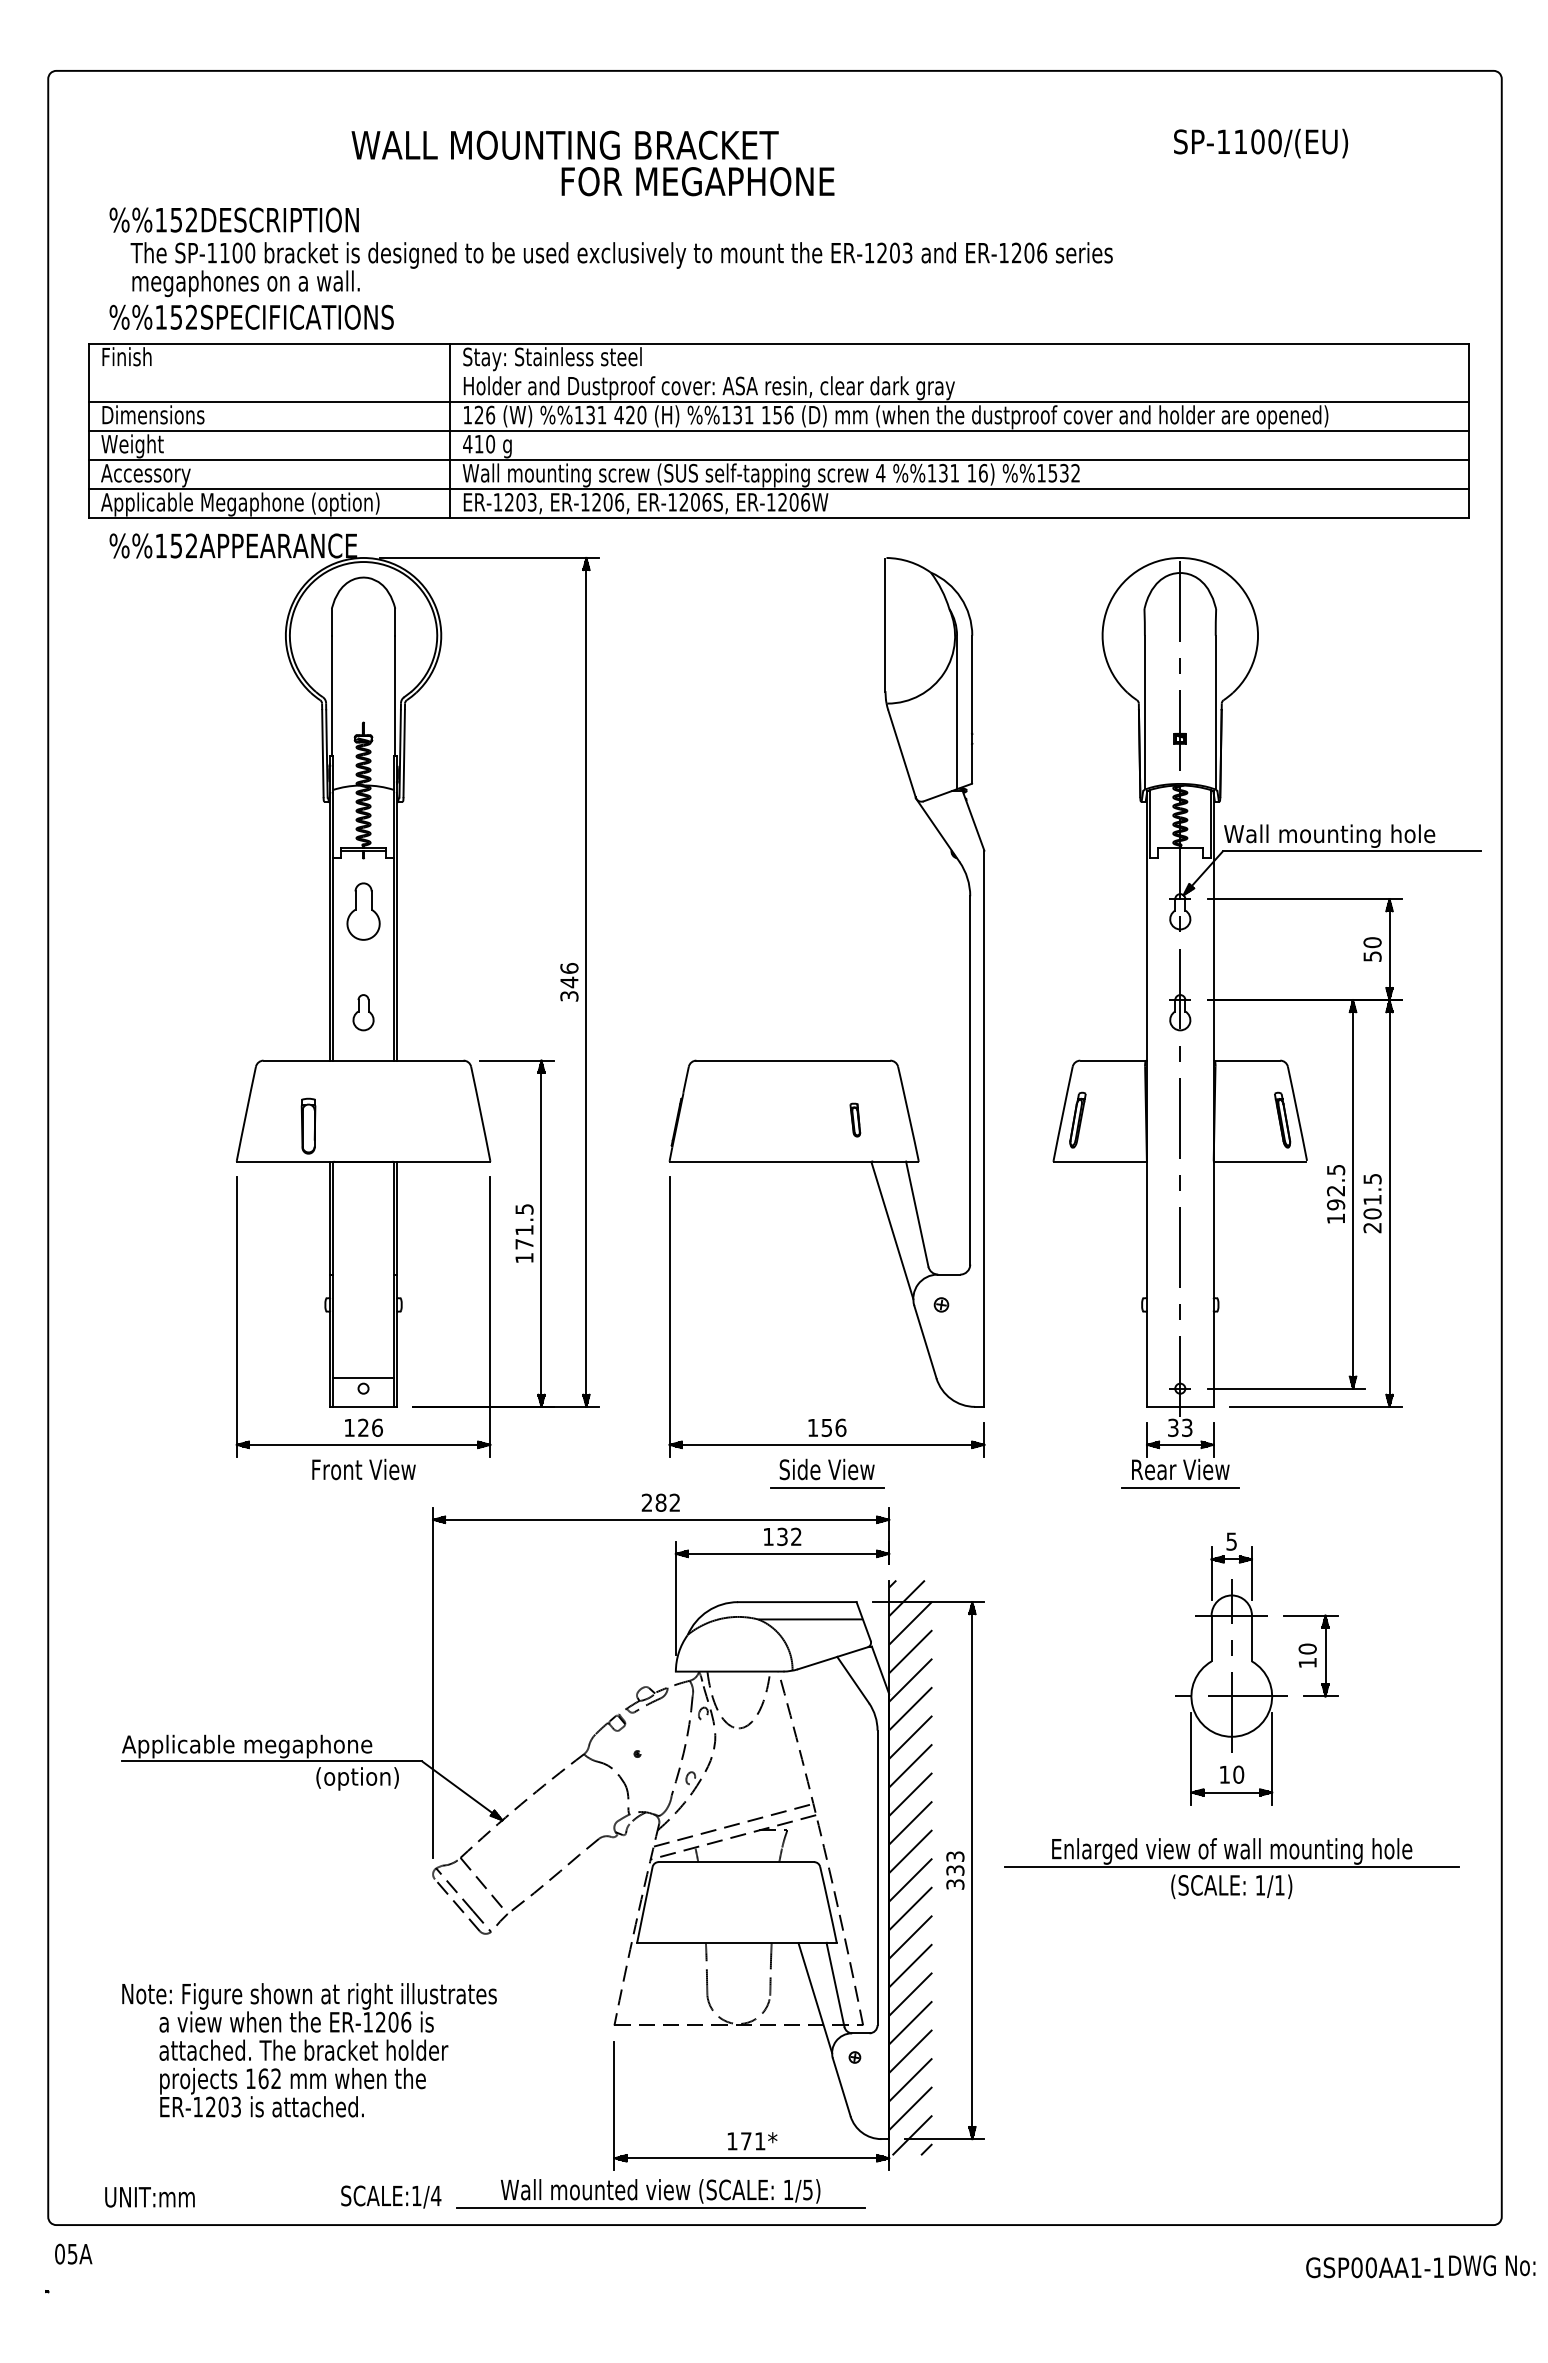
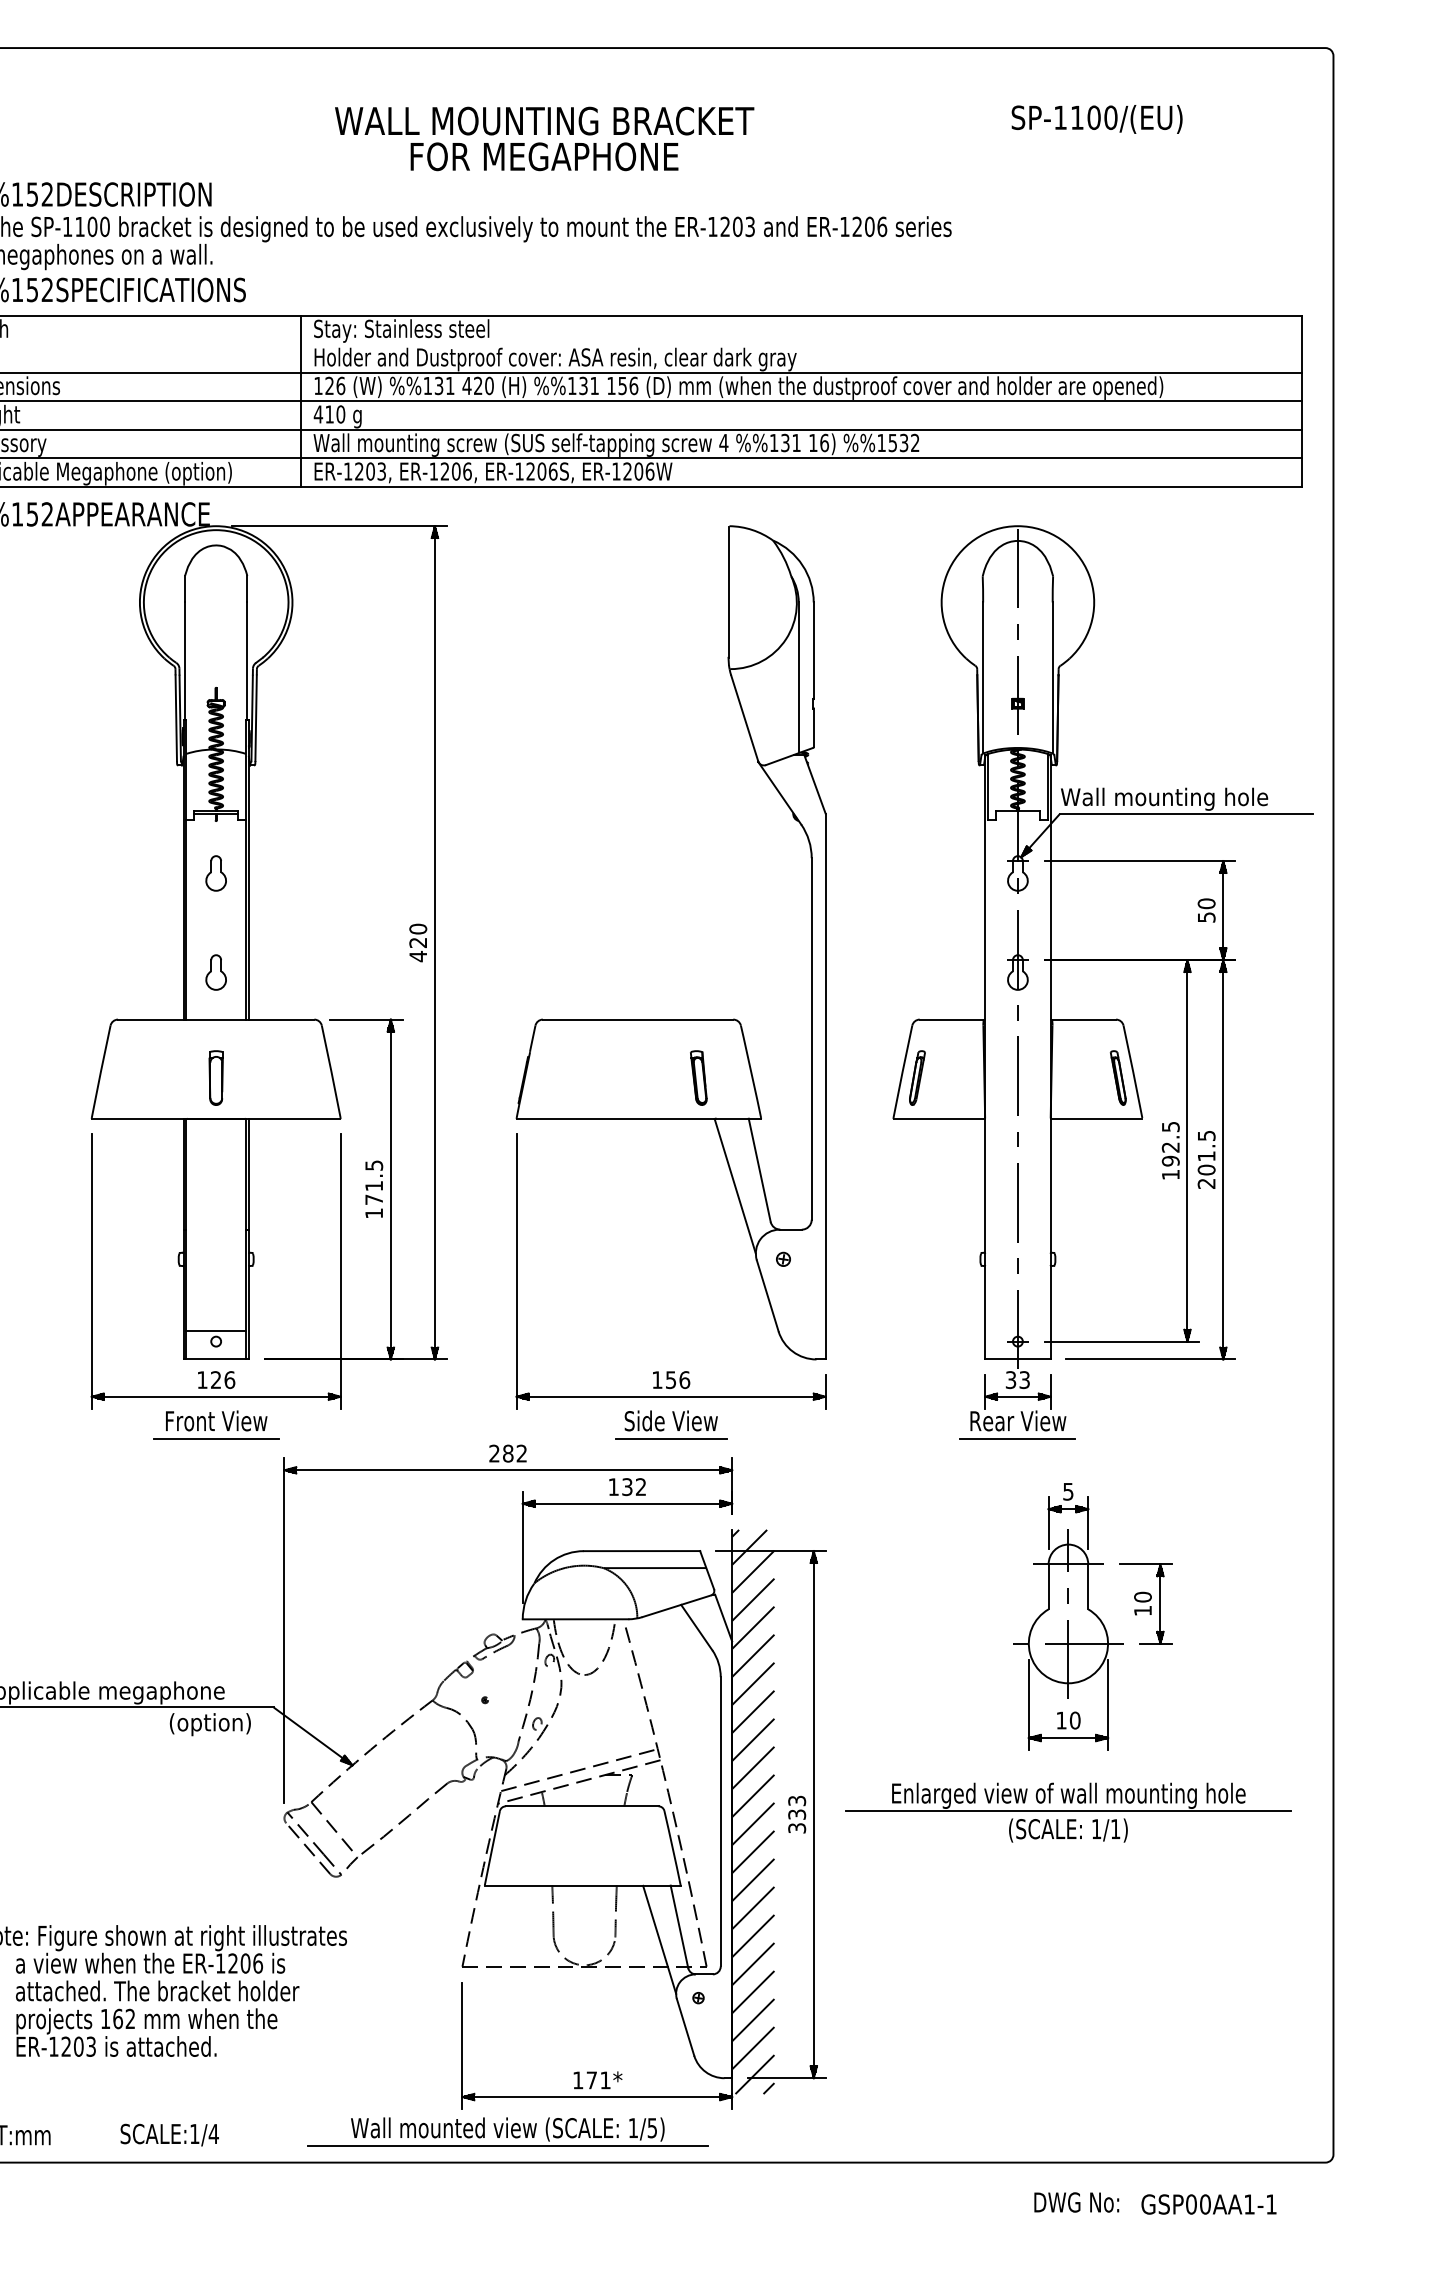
text: (564, 144) -> (543, 120), moved
part: (363, 911) -> (216, 873), size x0.62
text: (569, 982) -> (418, 942), 346 -> 420
part: (855, 1119) -> (699, 1077), size x1.67
part: (308, 1125) -> (216, 1077), moved
line: (363, 1487) -> (216, 1438), added
text: (391, 2196) -> (170, 2134), moved
text: (1492, 2265) -> (1077, 2202), moved

